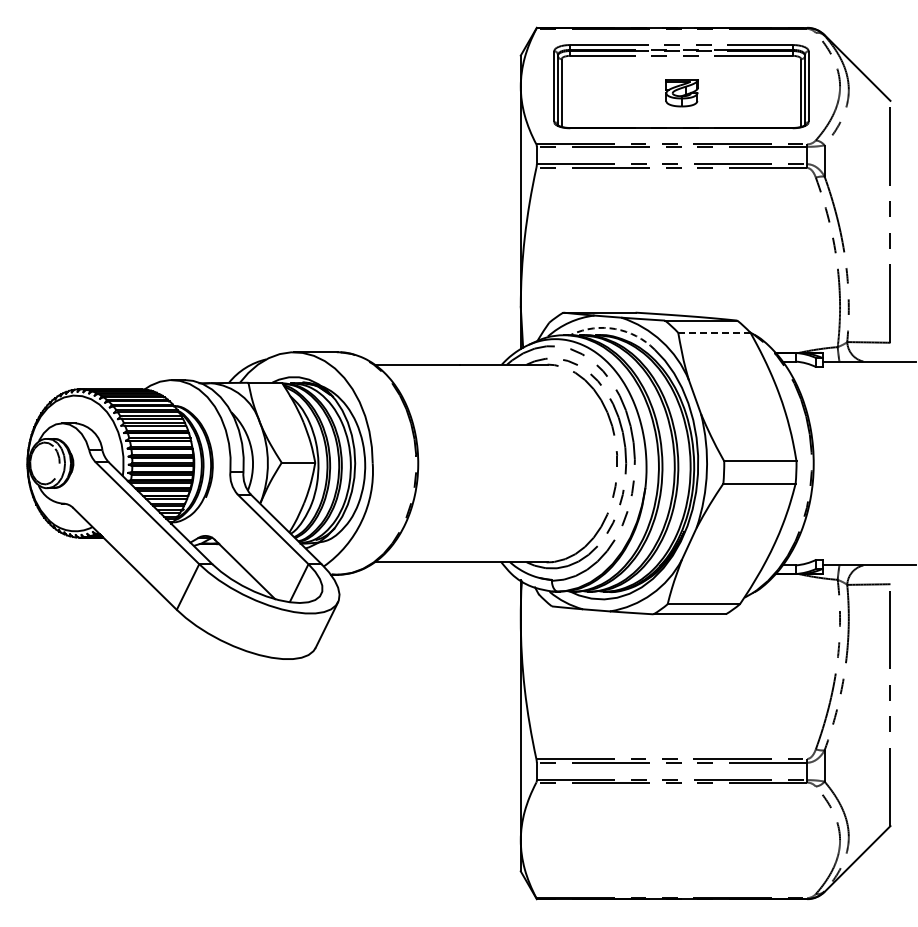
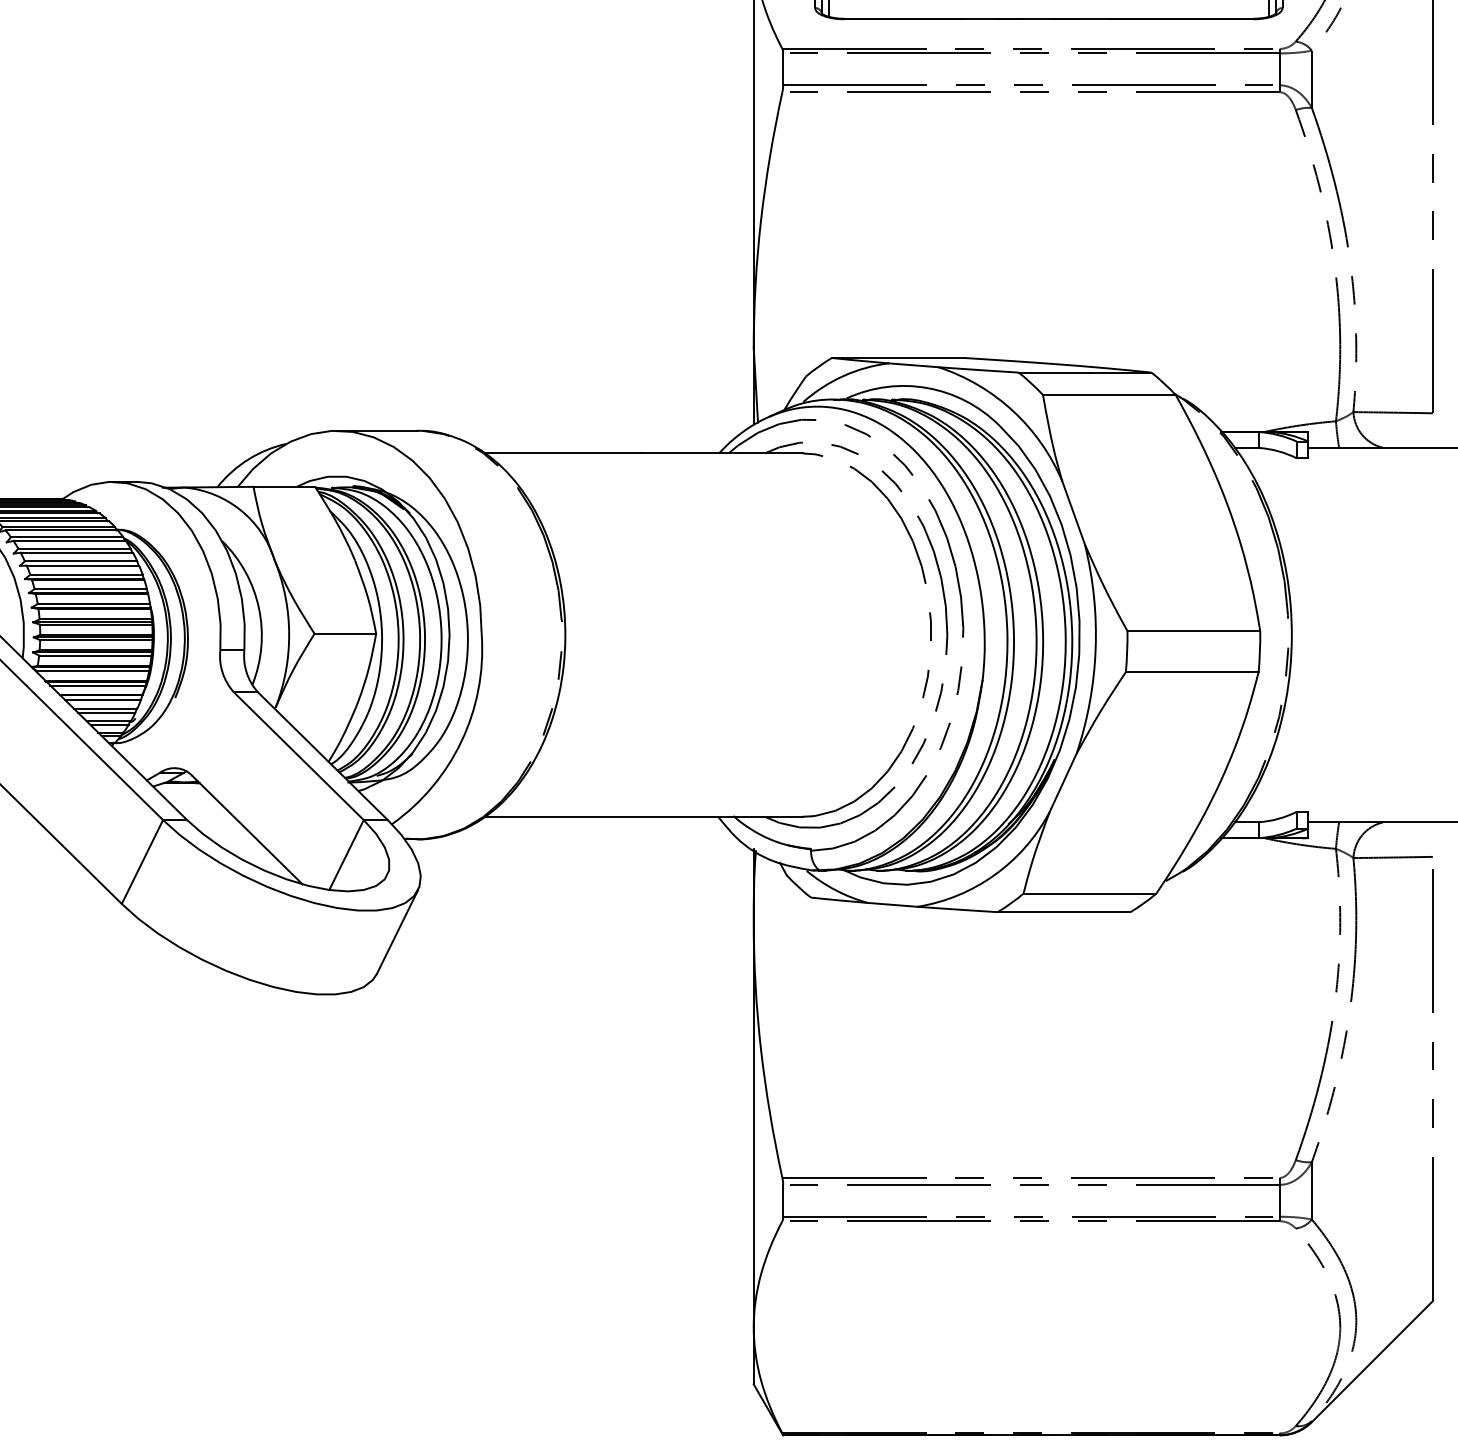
arc: (615, 329) -> (927, 388), dashed -> solid
line: (713, 332) -> (1107, 394), dashed -> solid

